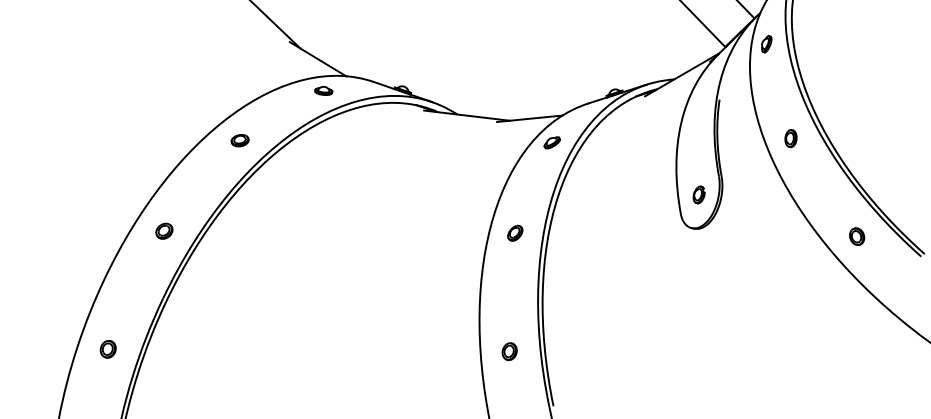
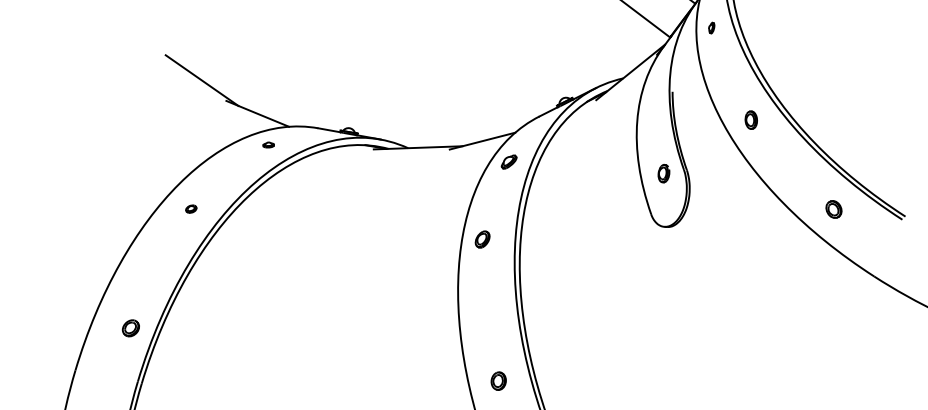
part: (766, 44) -> (711, 28), size x0.6
part: (323, 90) -> (268, 144), size x0.6
part: (239, 140) -> (190, 208), size x0.6
part: (698, 194) -> (663, 173), moved
part: (164, 230) -> (130, 327), moved
part: (515, 232) -> (482, 238), moved

